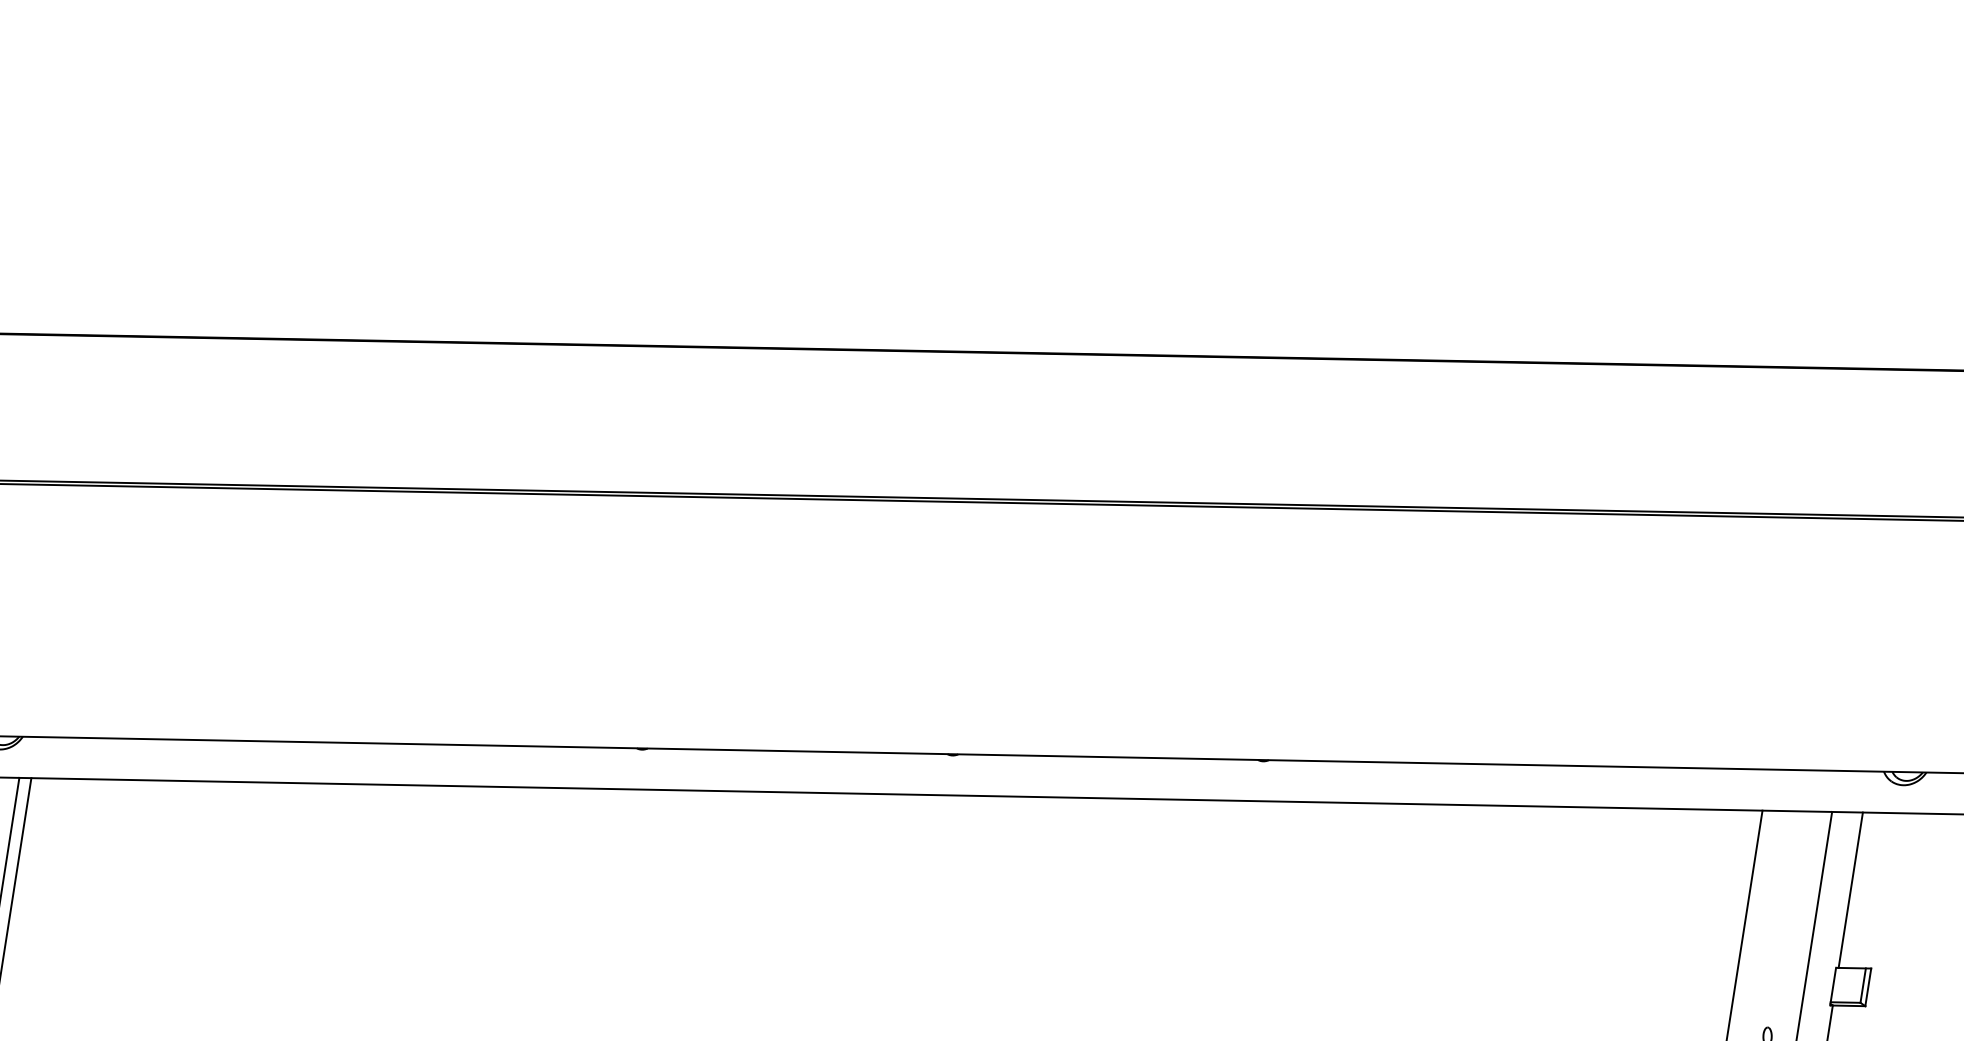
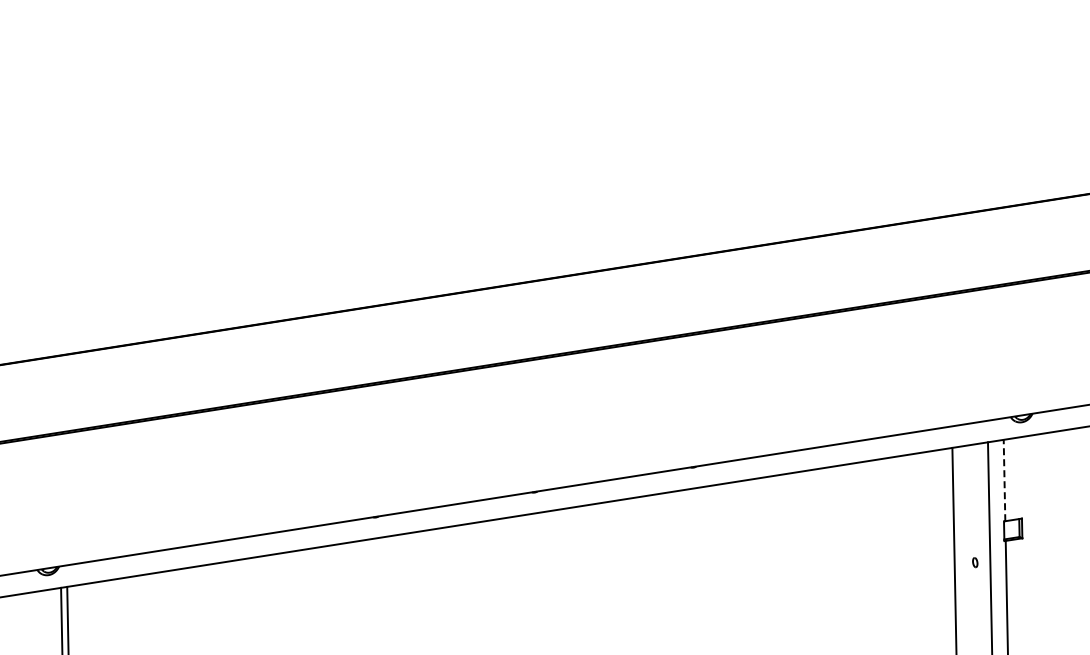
line: (1850, 890) -> (1004, 480), solid -> dashed

